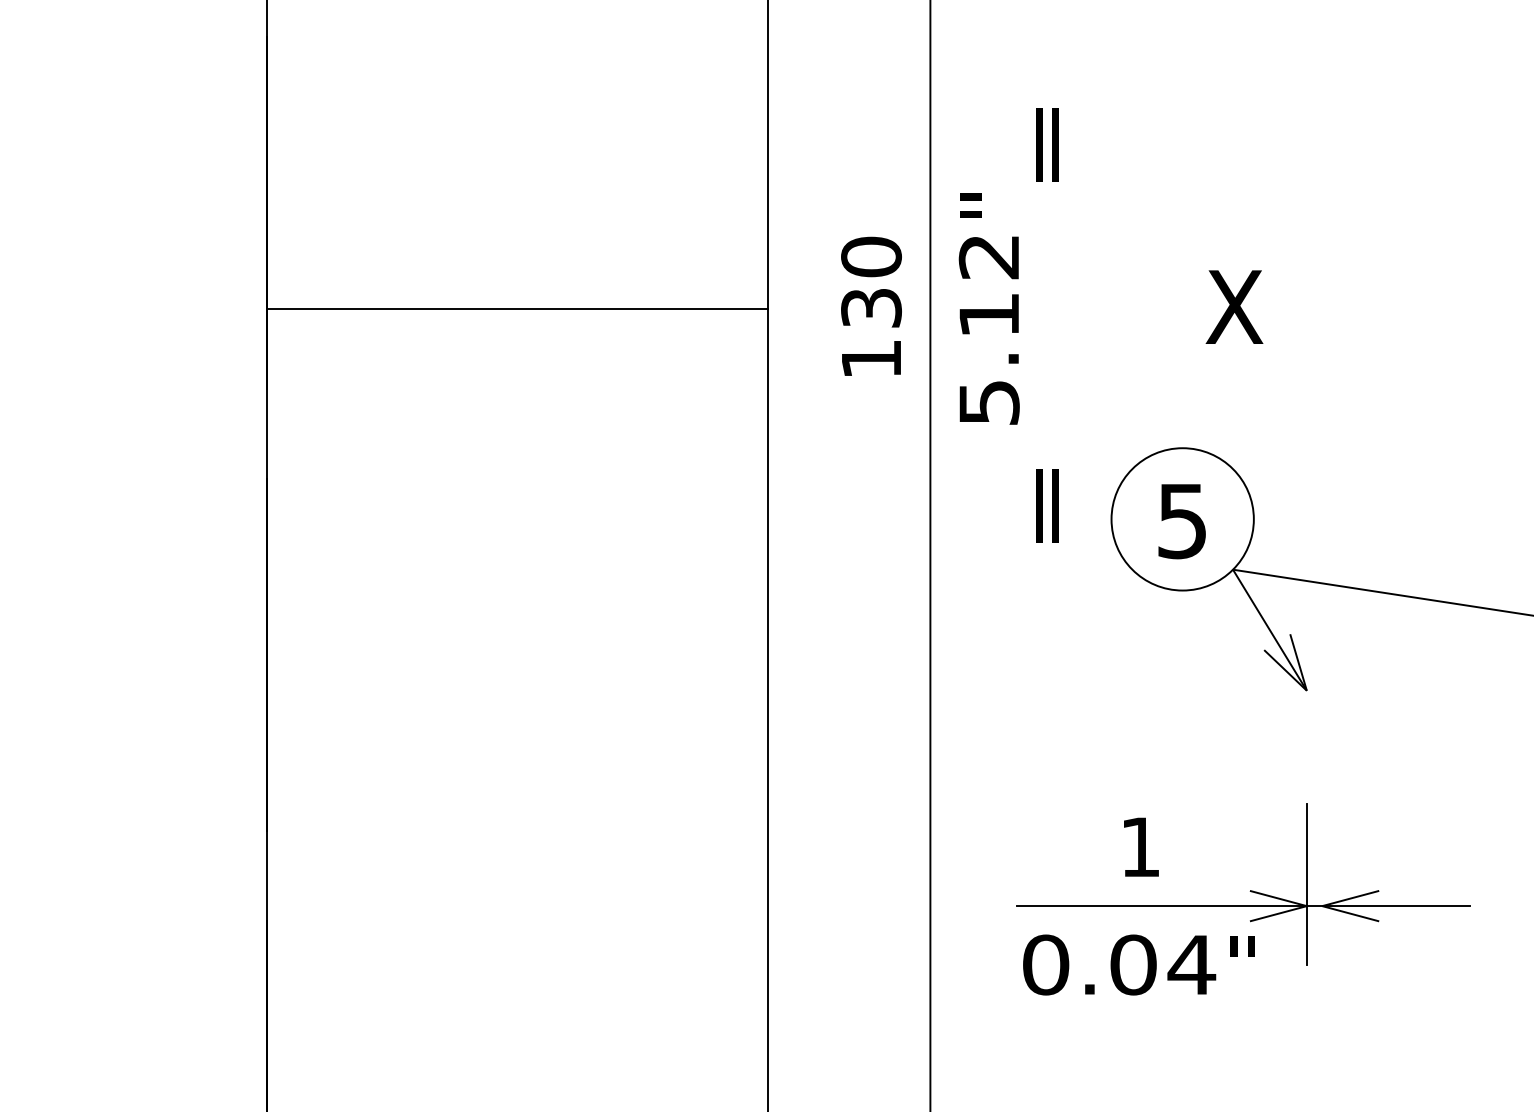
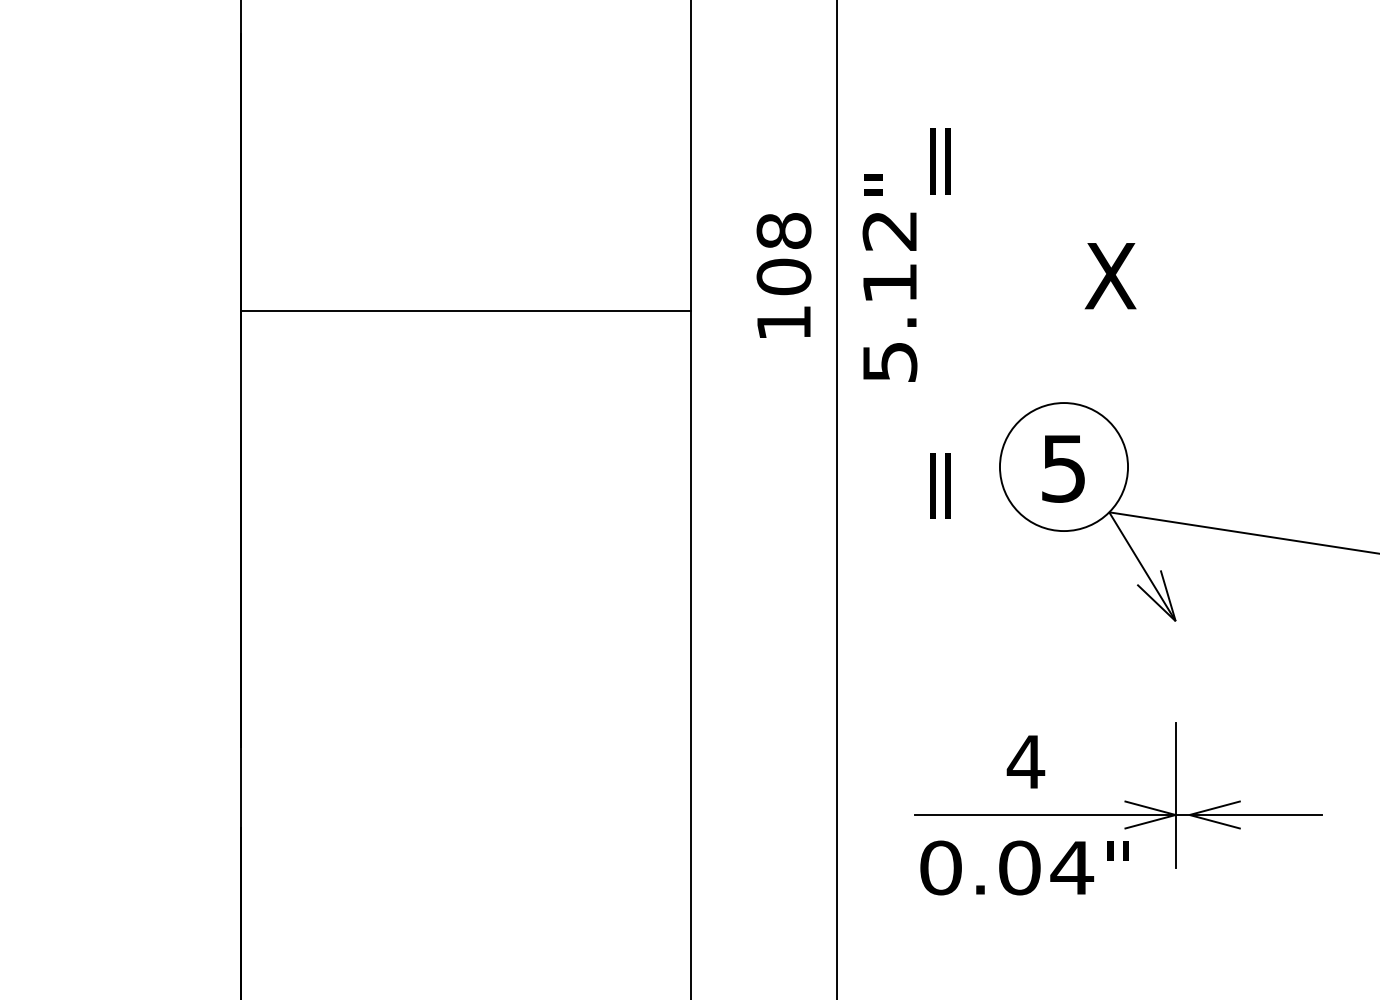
text: (870, 282) -> (783, 253), 130 -> 108
line: (517, 308) -> (465, 310), moved
text: (1047, 325) -> (940, 323), moved
text: (1139, 846) -> (1025, 761), 1 -> 4

